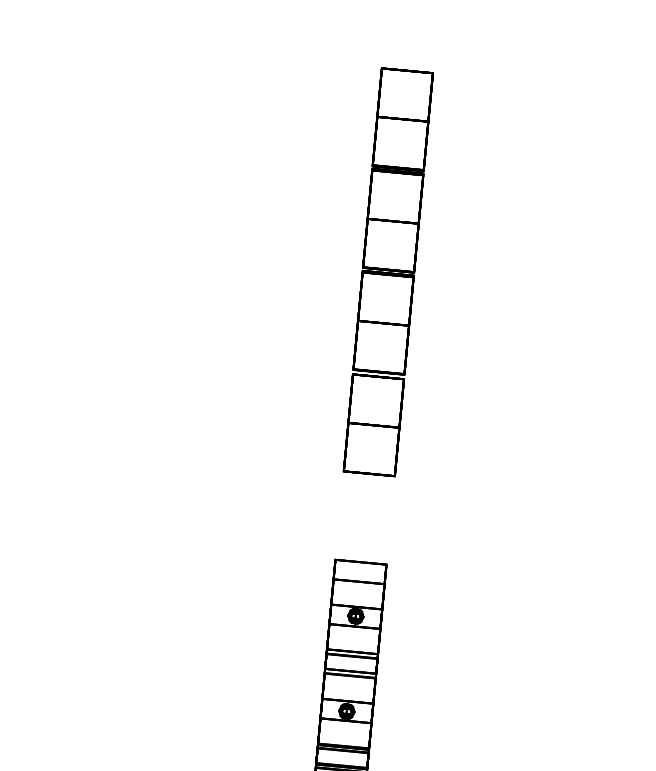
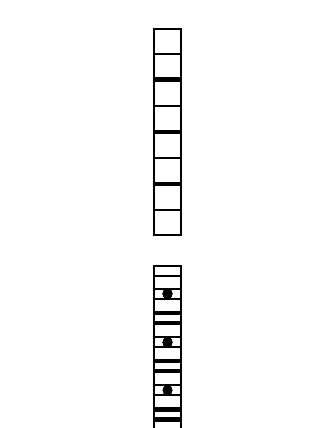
part: (388, 271) -> (167, 131), moved

